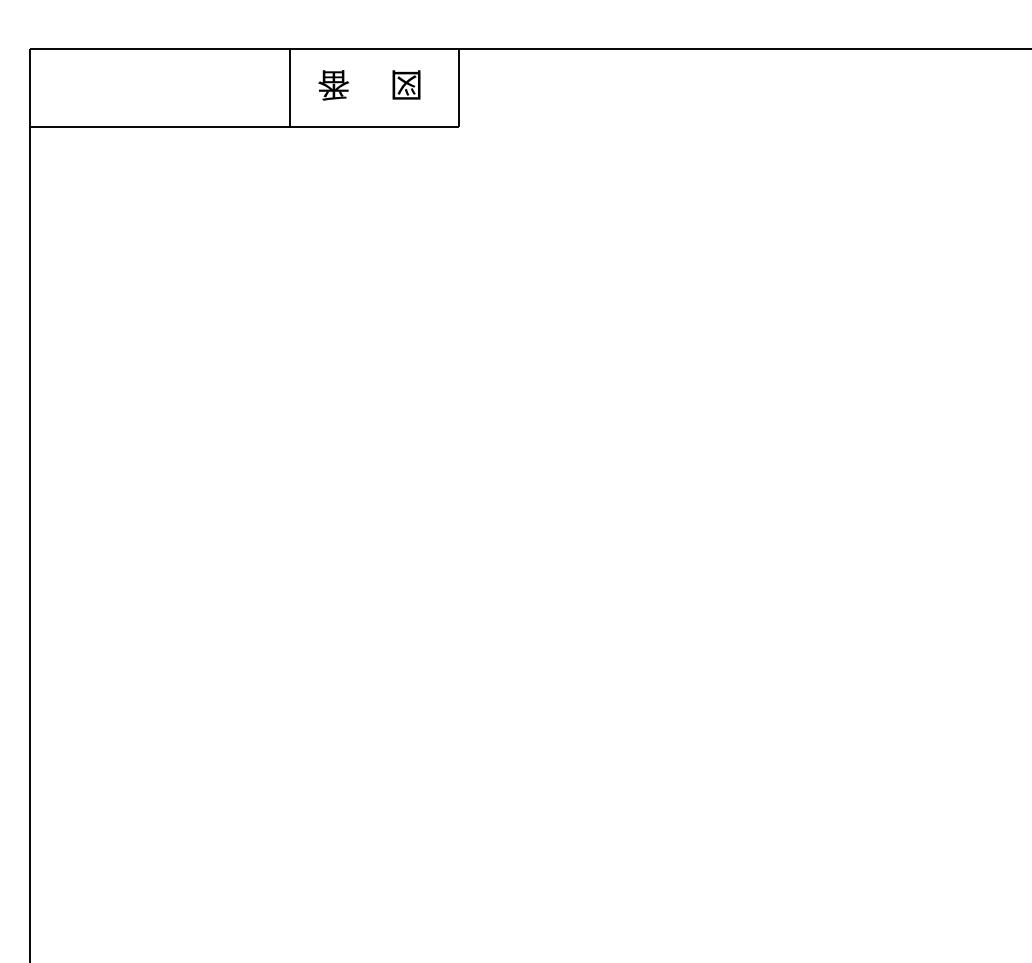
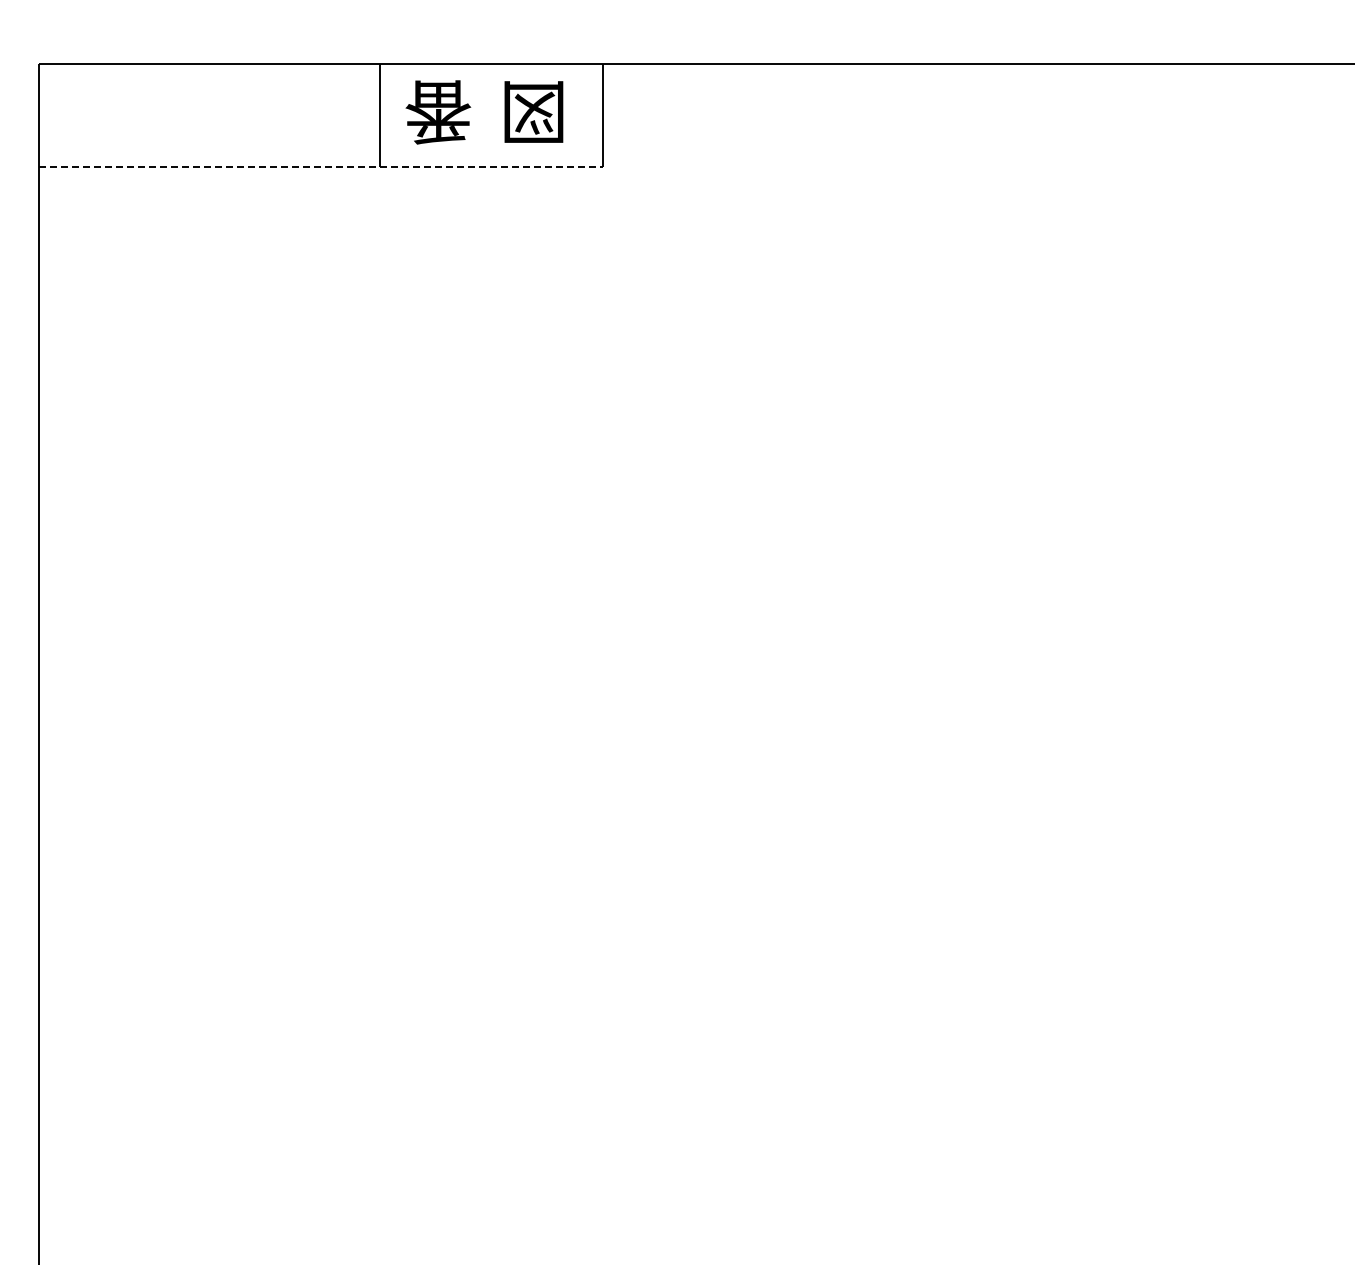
part: (406, 84) -> (533, 111), size x1.6
part: (333, 85) -> (437, 112), size x1.6
line: (244, 127) -> (321, 167), solid -> dashed

